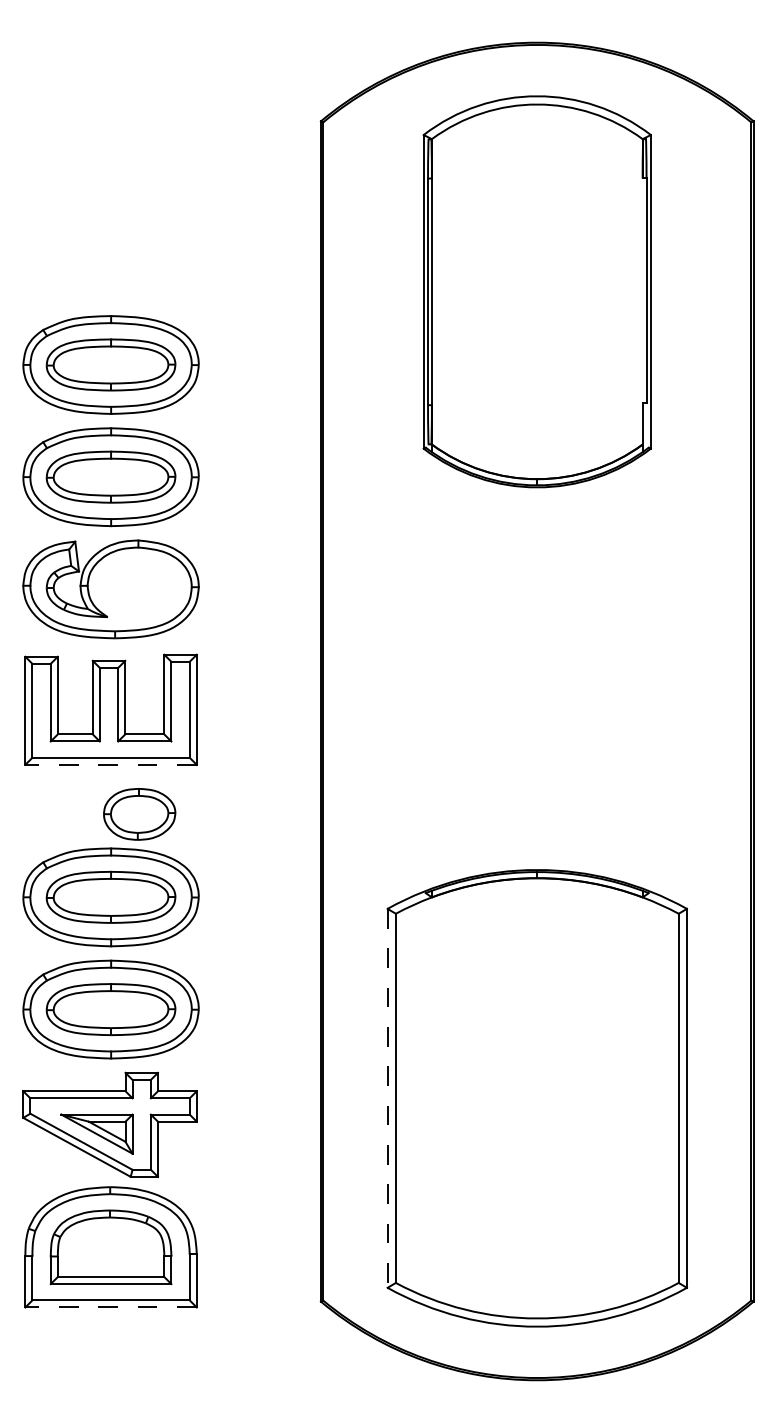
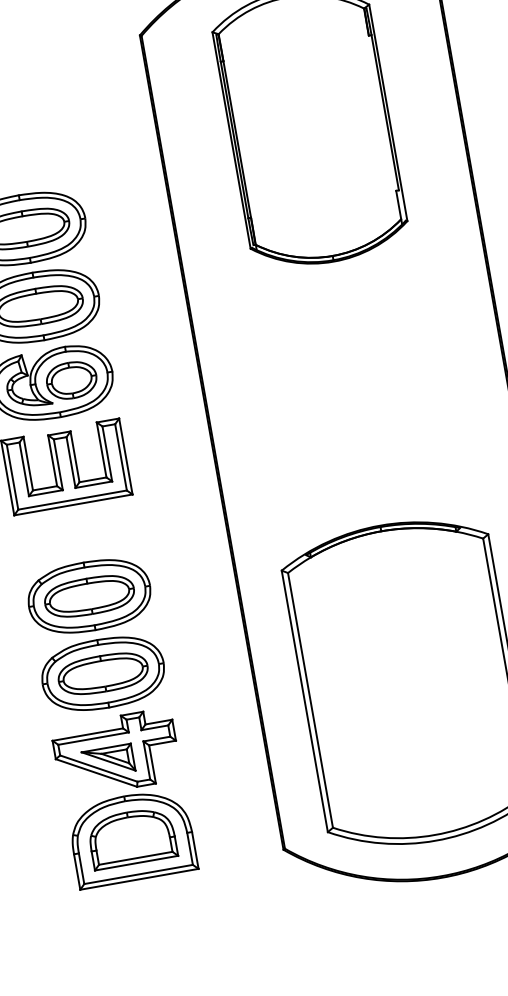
line: (111, 764) -> (73, 504), dashed -> solid
part: (139, 814) -> (71, 380), moved
line: (387, 1098) -> (304, 701), dashed -> solid
line: (111, 1307) -> (139, 879), dashed -> solid

